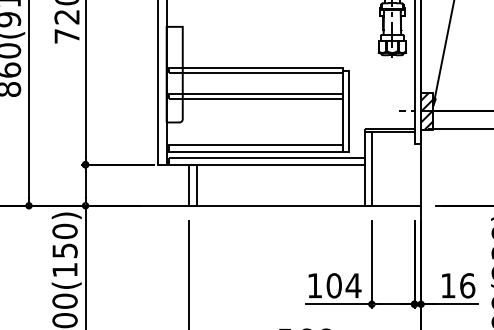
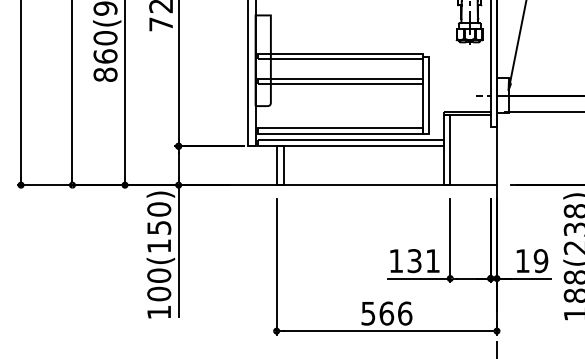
hatch: (426, 111) -> (502, 95), removed
text: (343, 286) -> (423, 261), 104 -> 131
text: (466, 286) -> (540, 261), 16 -> 19

